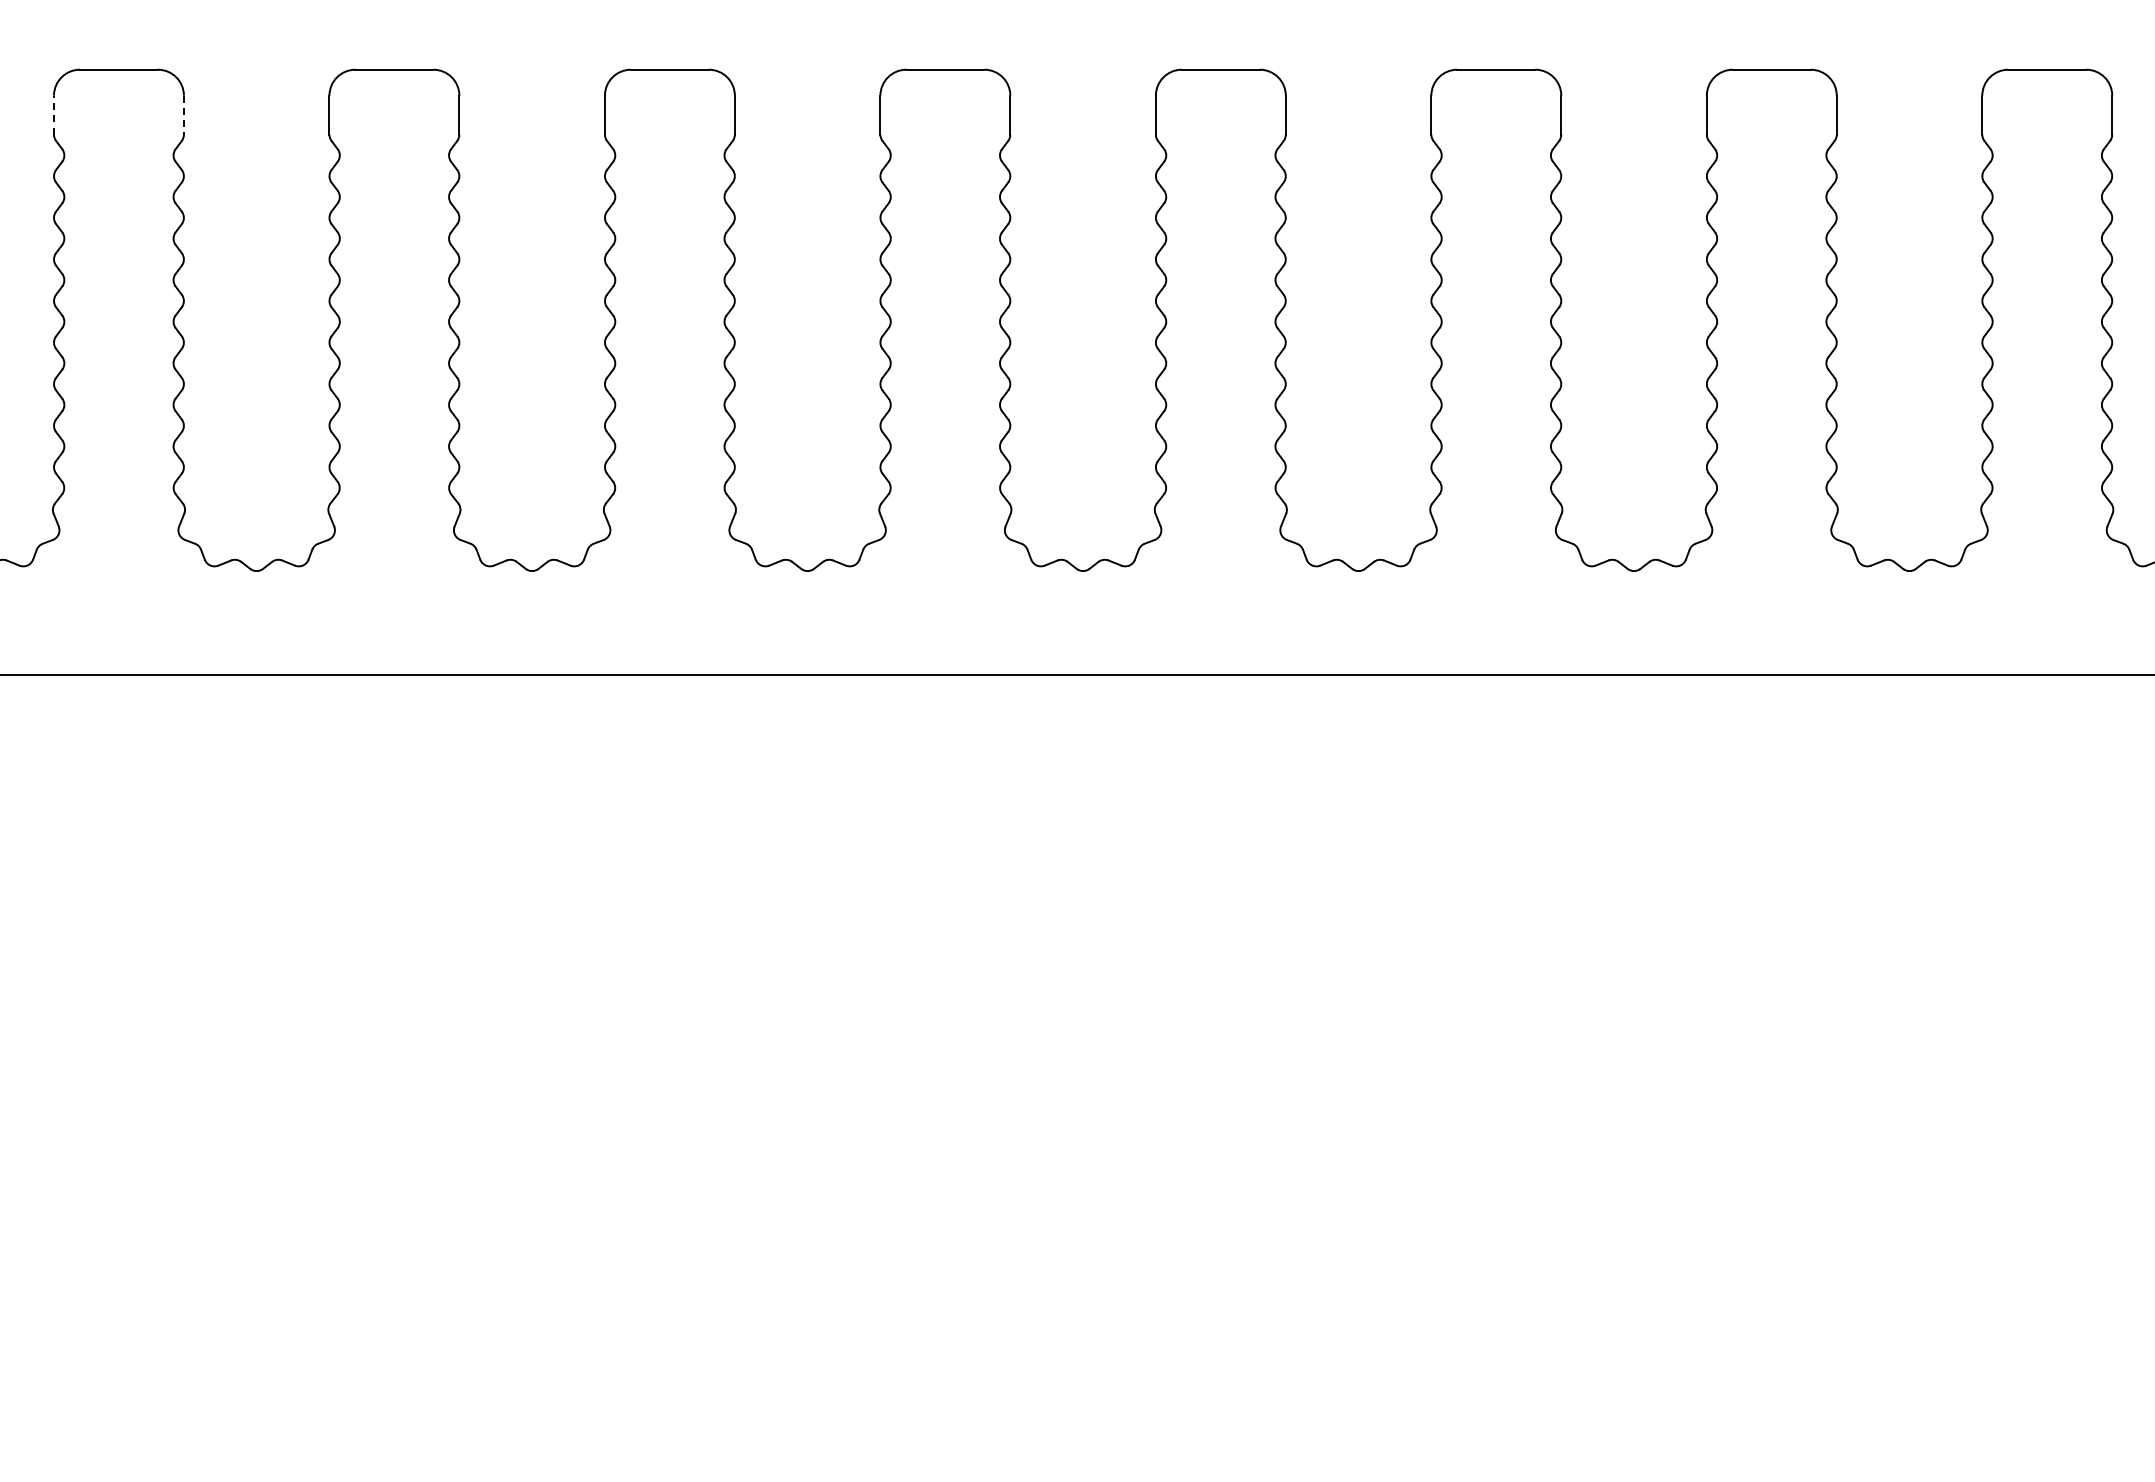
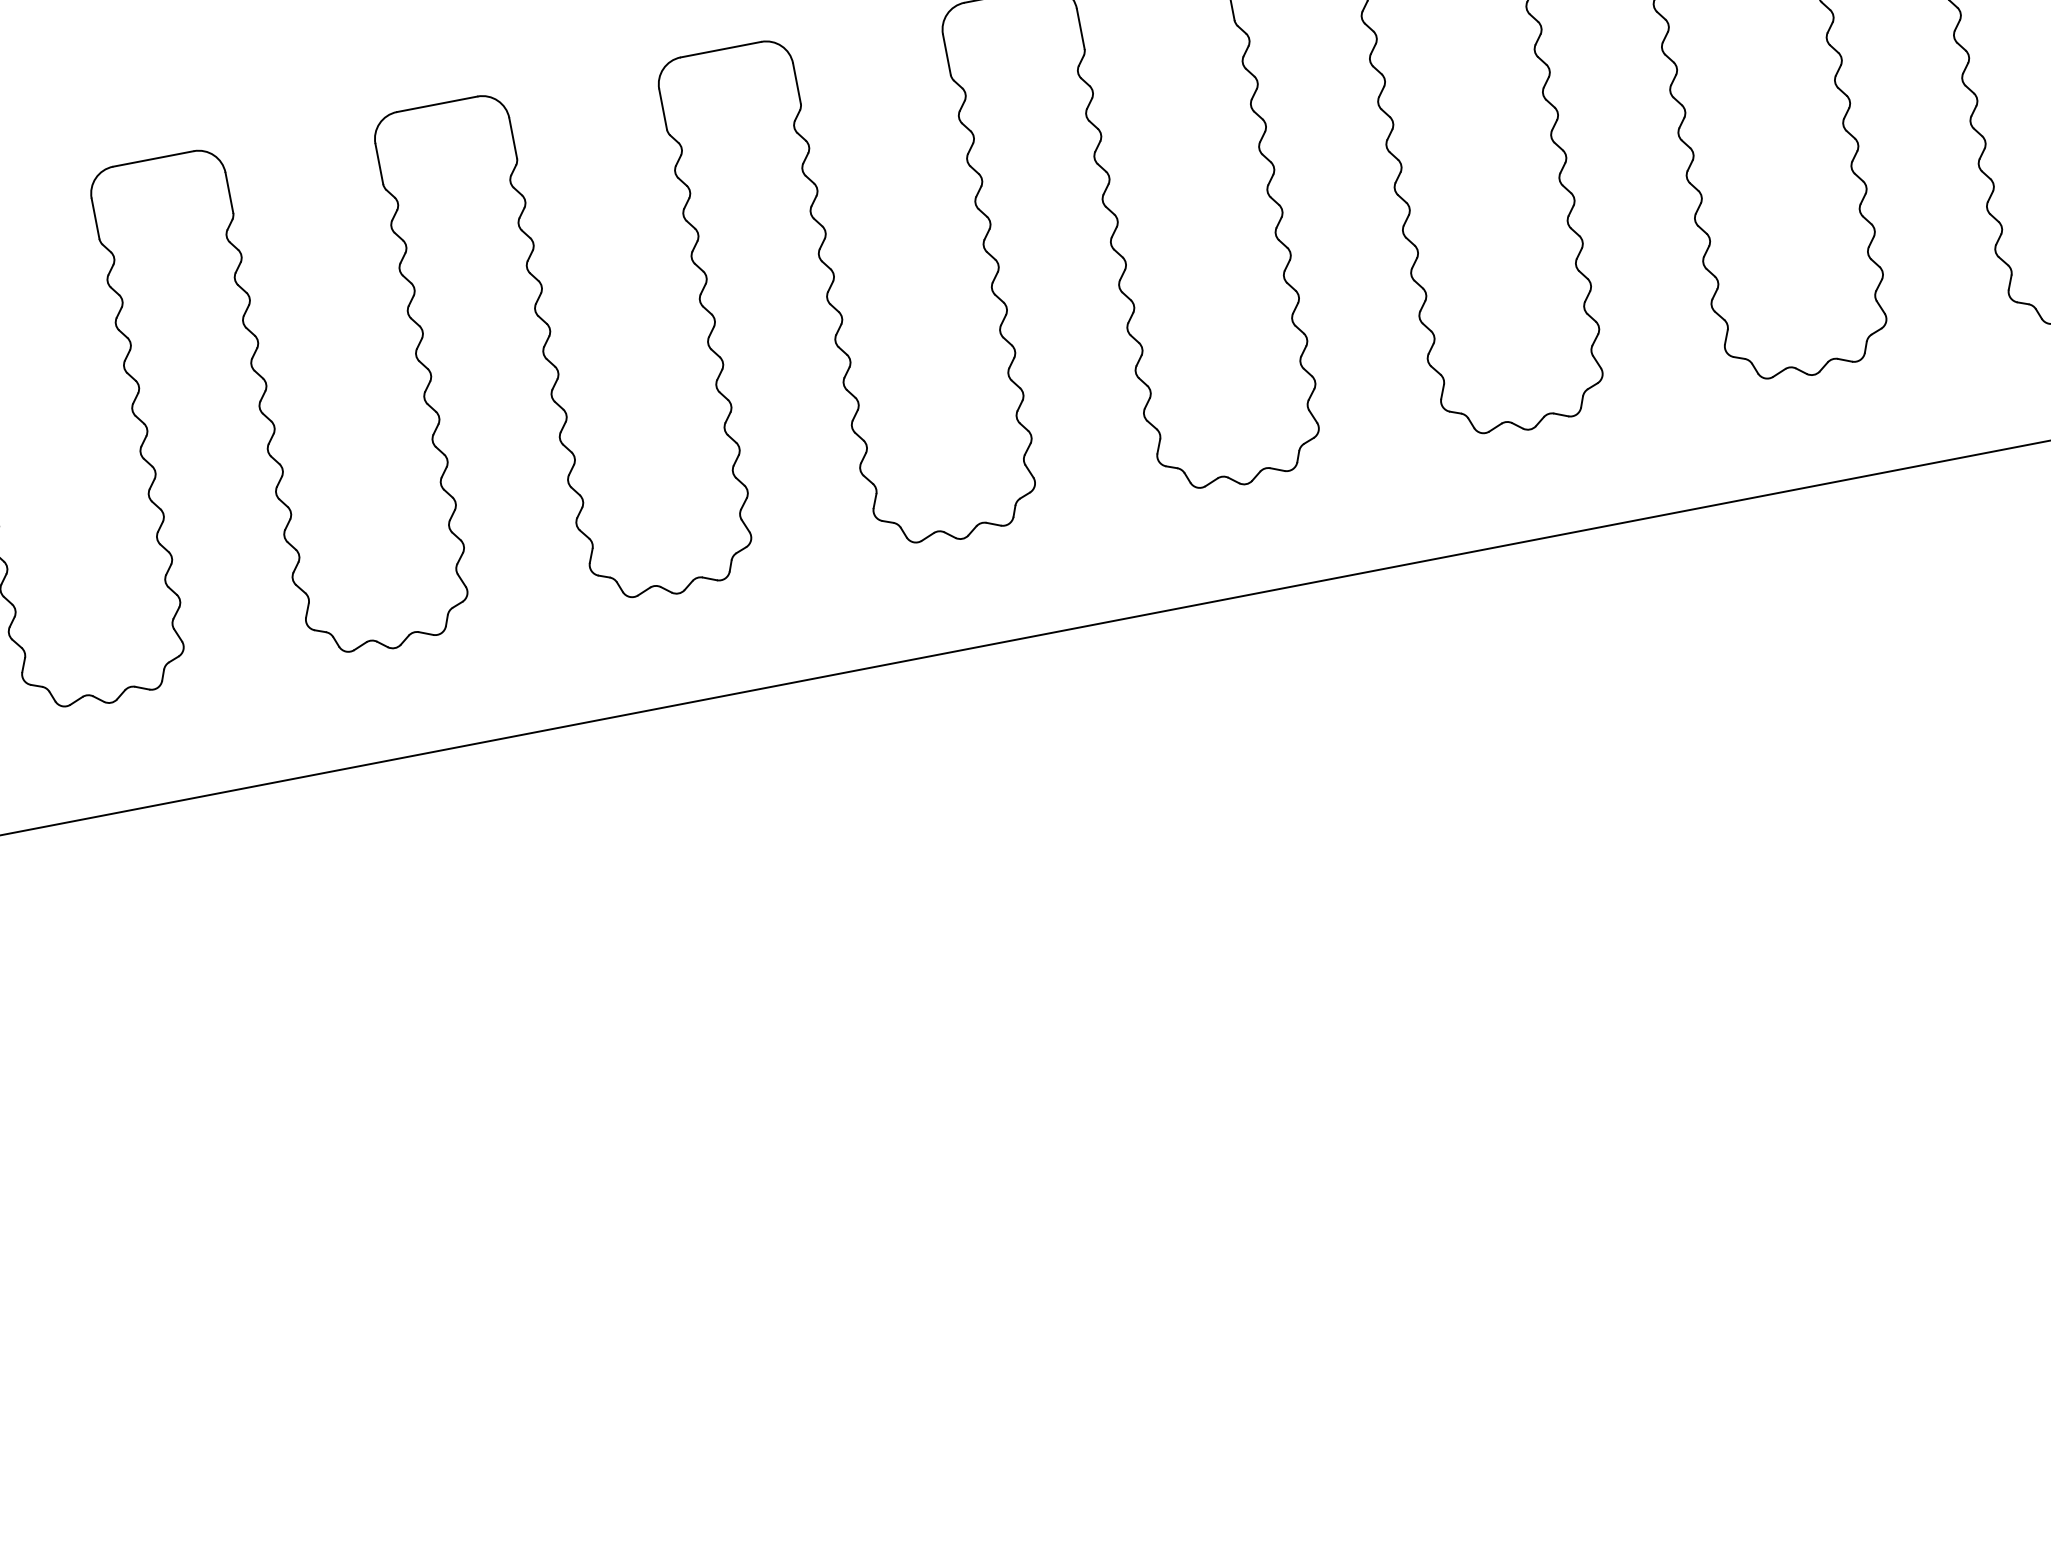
line: (54, 114) -> (95, 217), dashed -> solid
line: (183, 115) -> (229, 193), dashed -> solid

